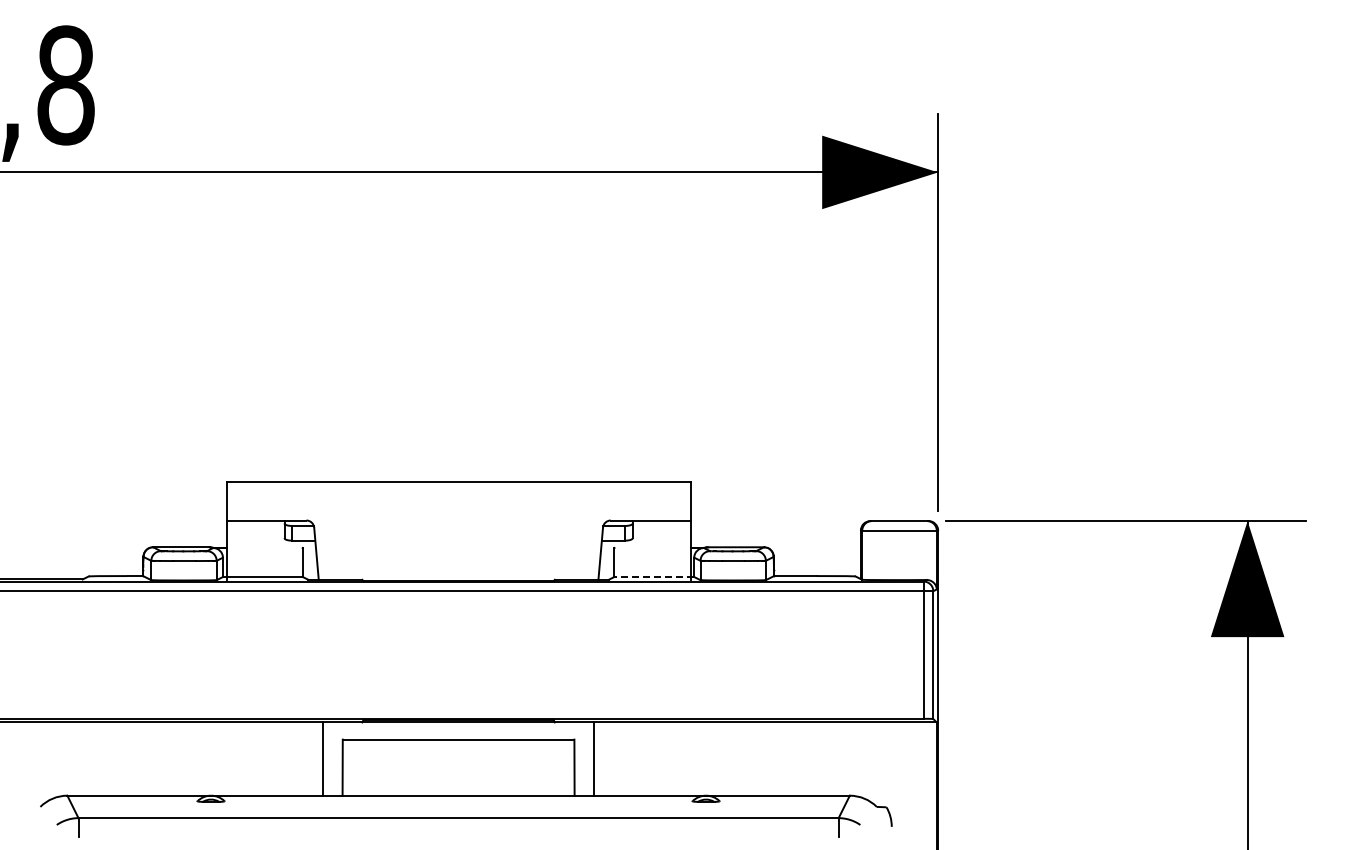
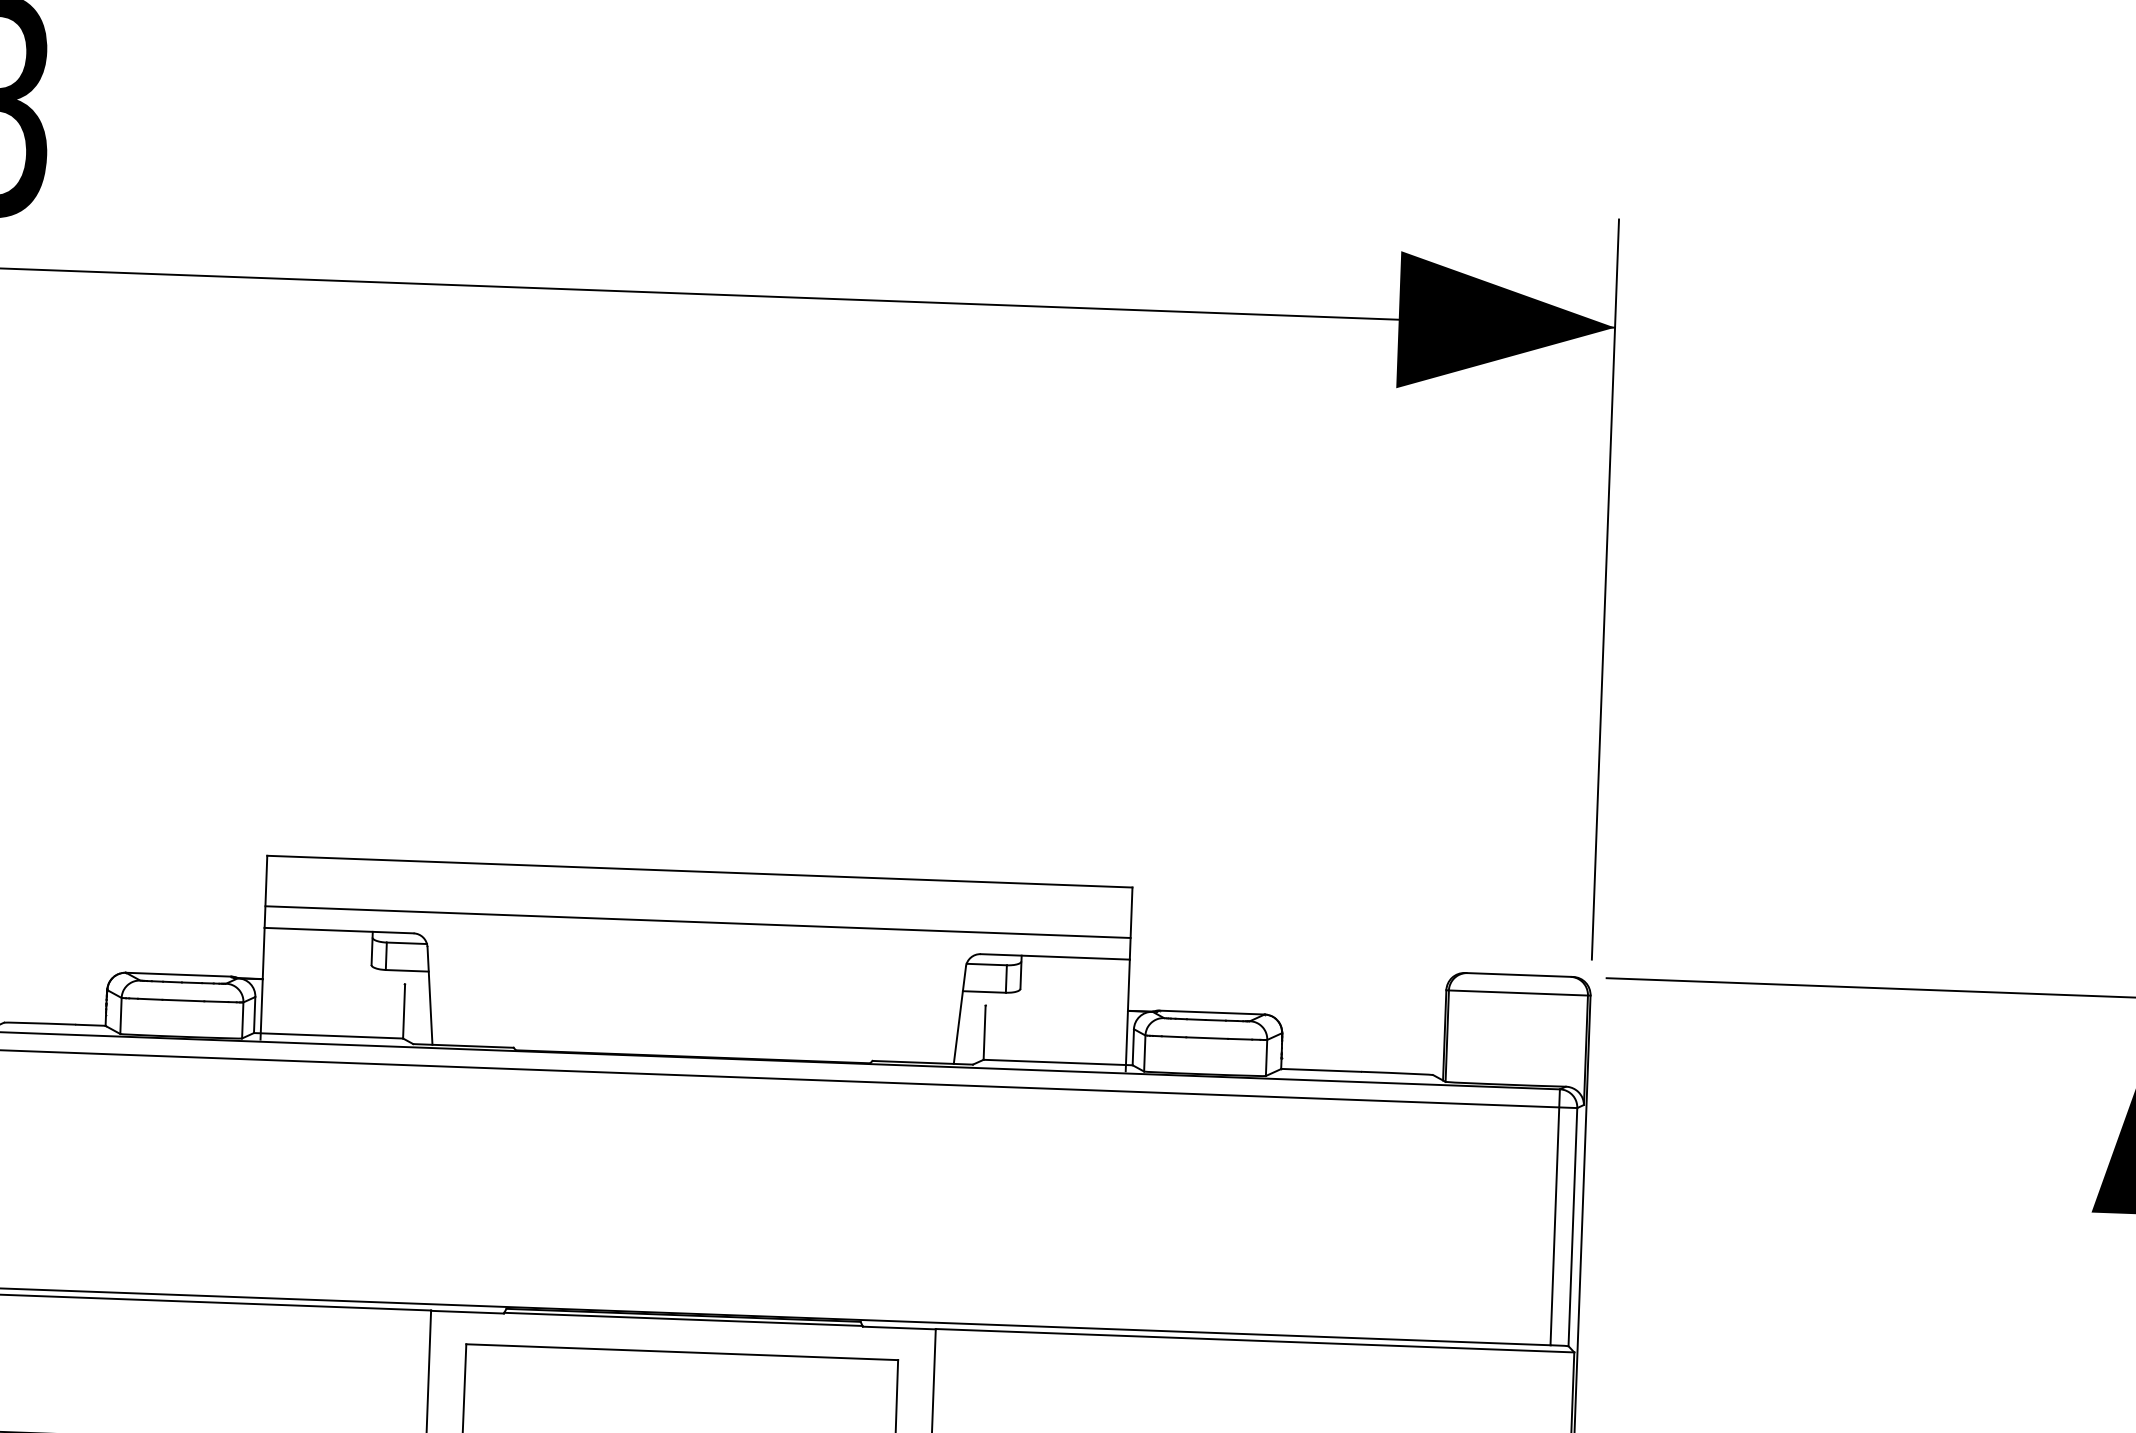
line: (458, 508) -> (697, 921), added
line: (654, 577) -> (1058, 1063), dashed -> solid

